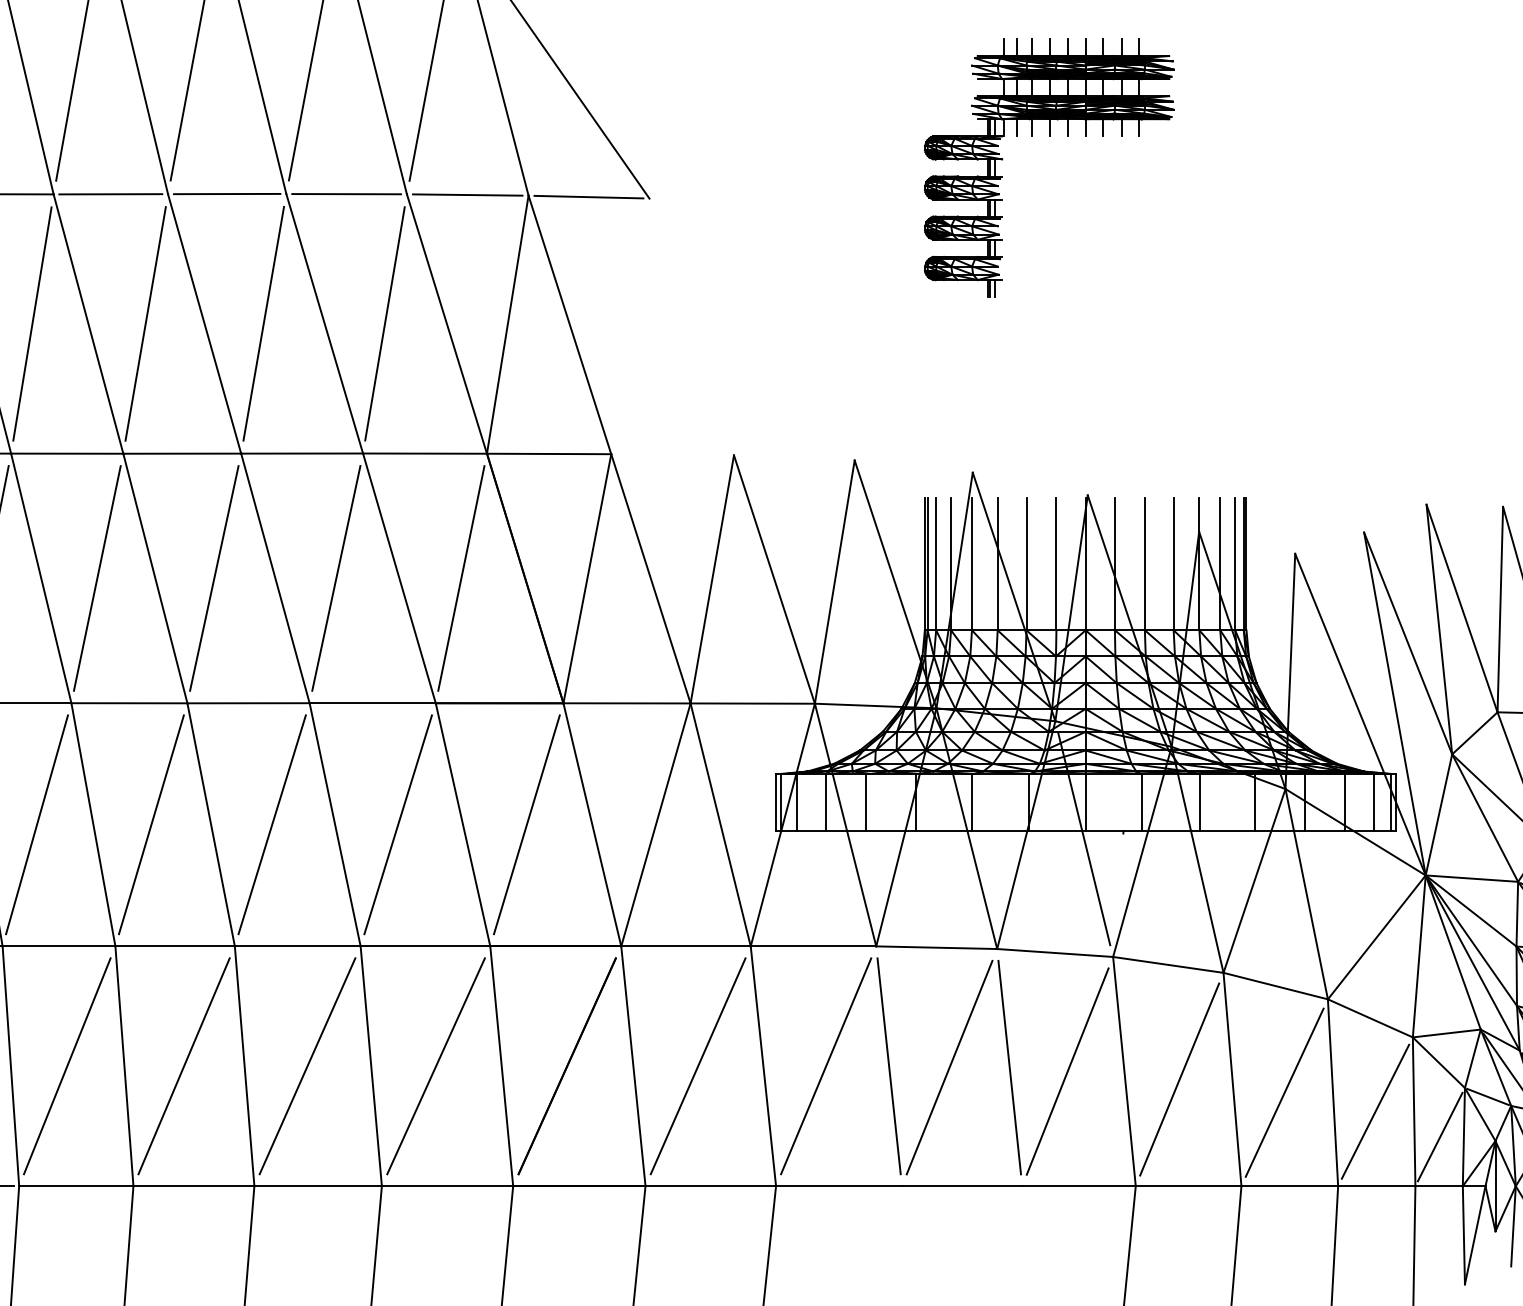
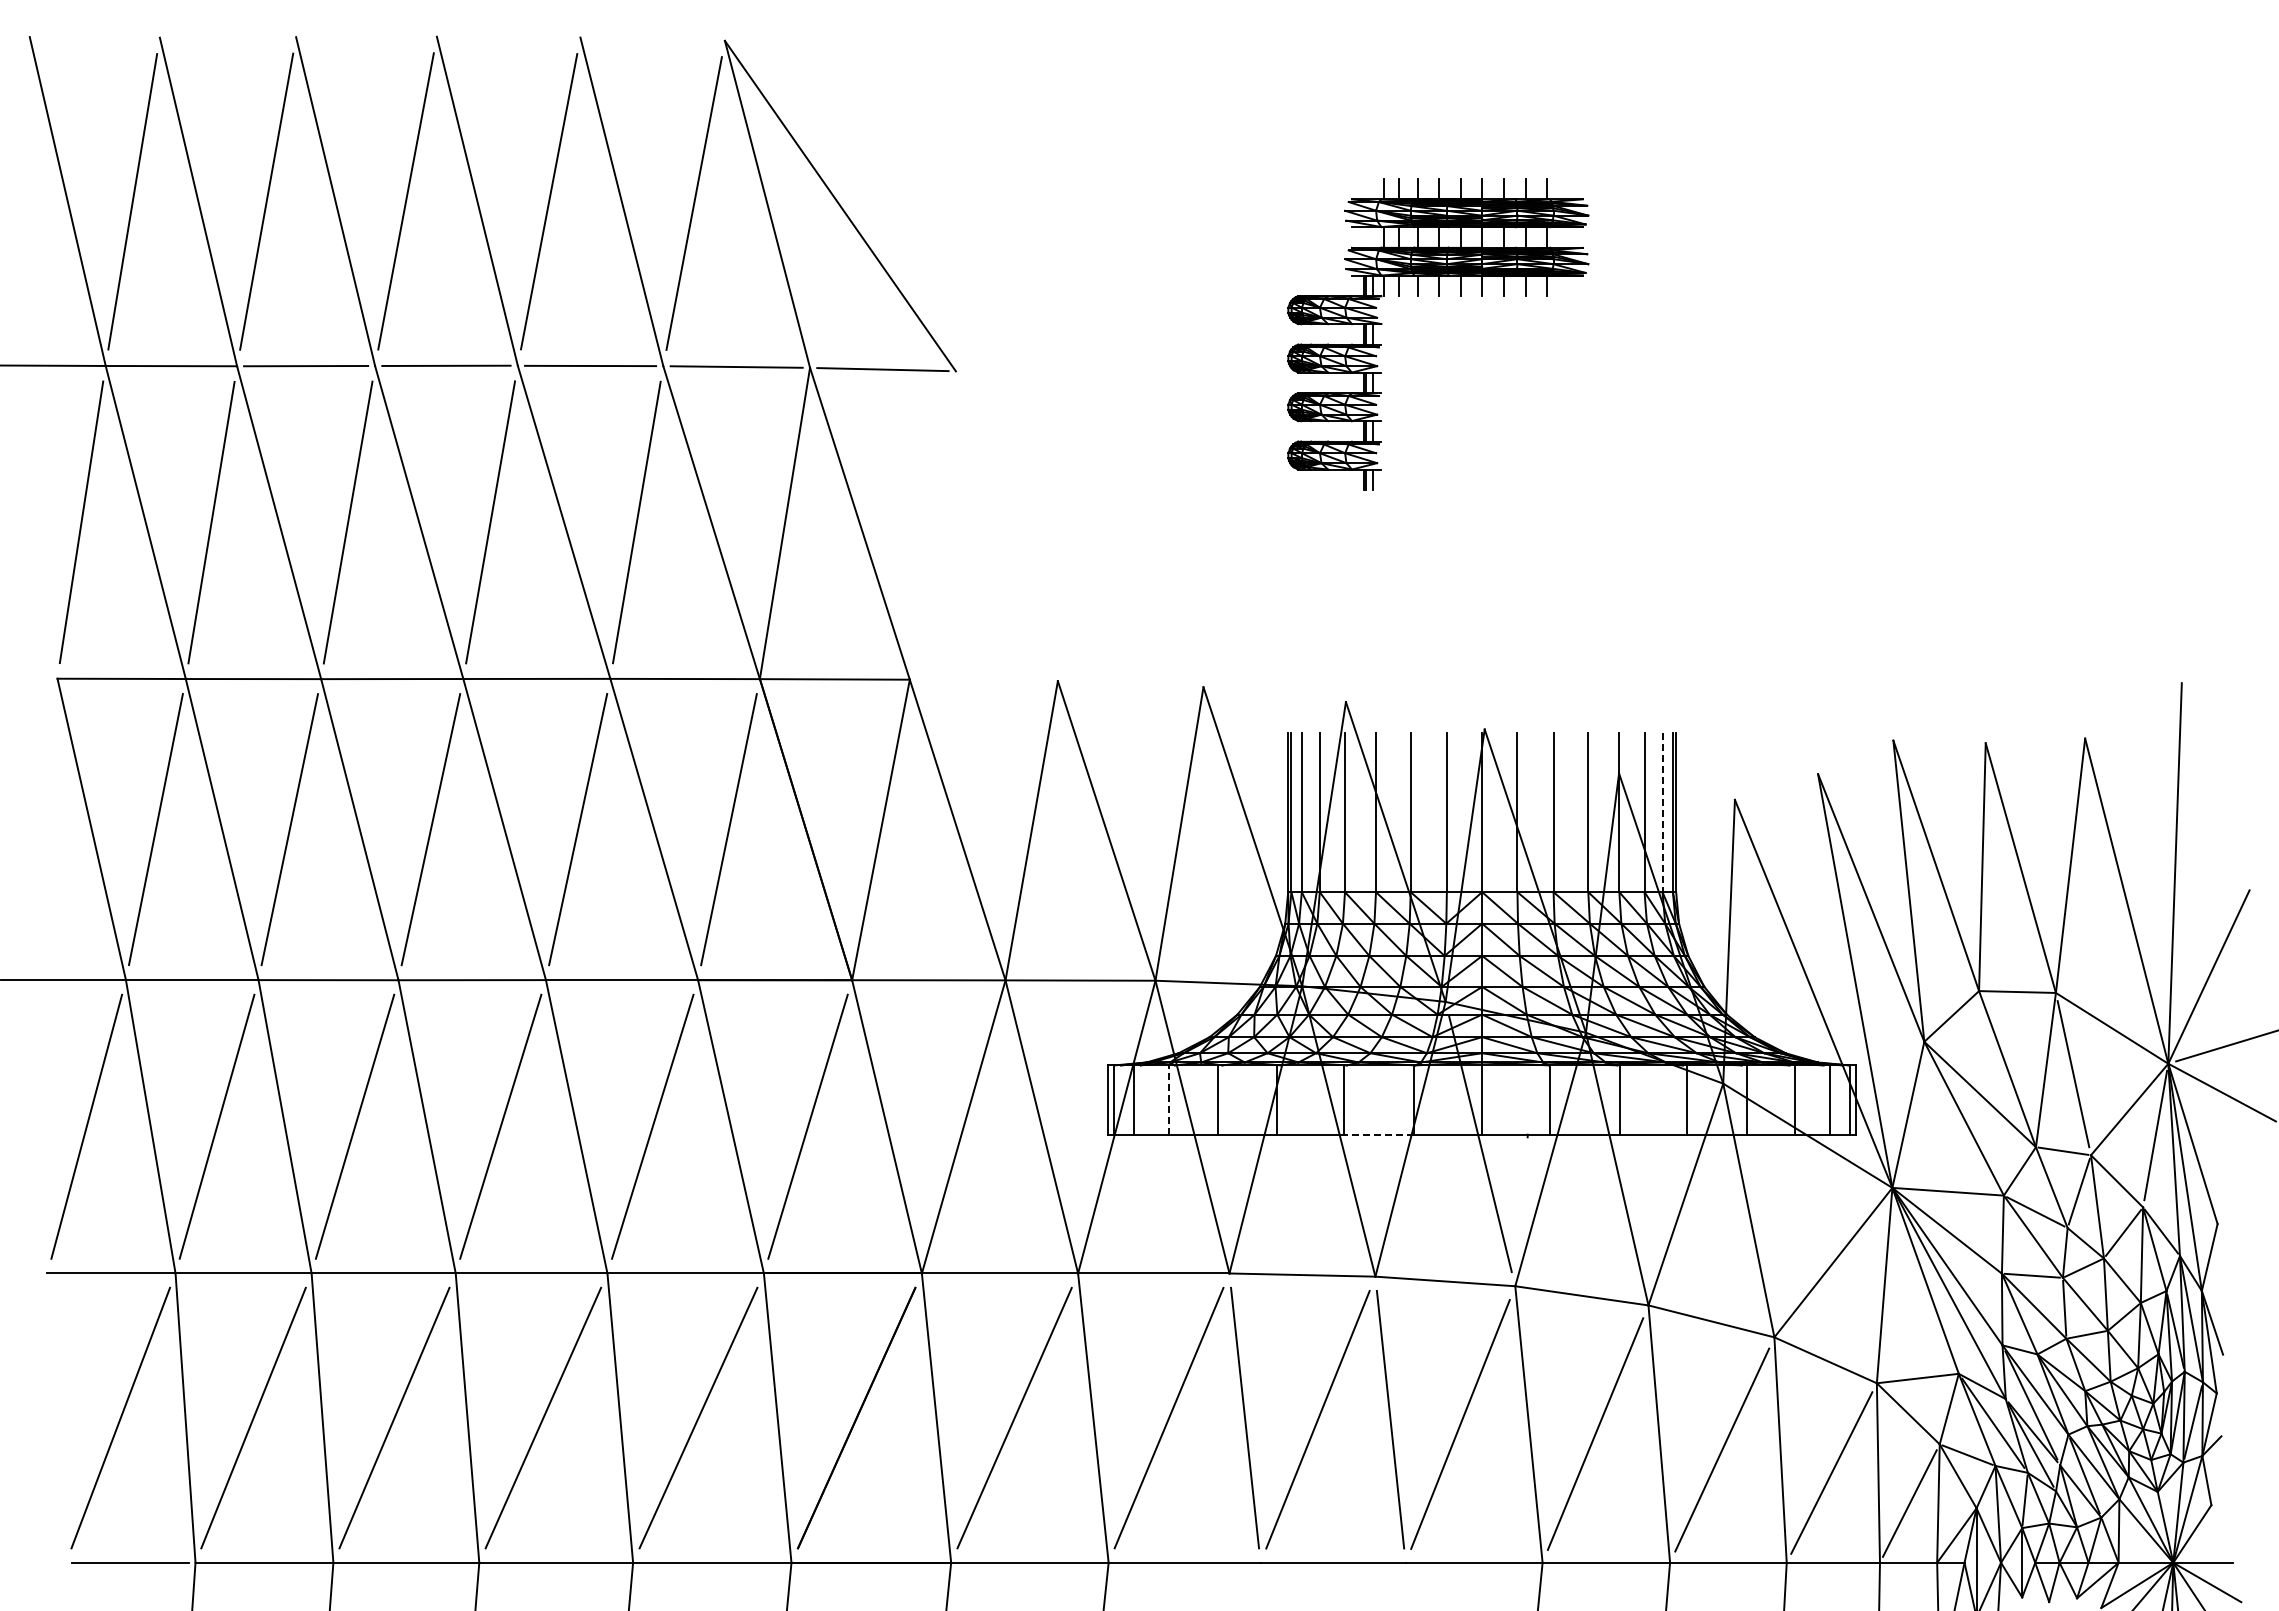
line: (1235, 564) -> (1662, 812), solid -> dashed
line: (826, 803) -> (1169, 1100), solid -> dashed
line: (1000, 831) -> (1379, 1134), solid -> dashed

